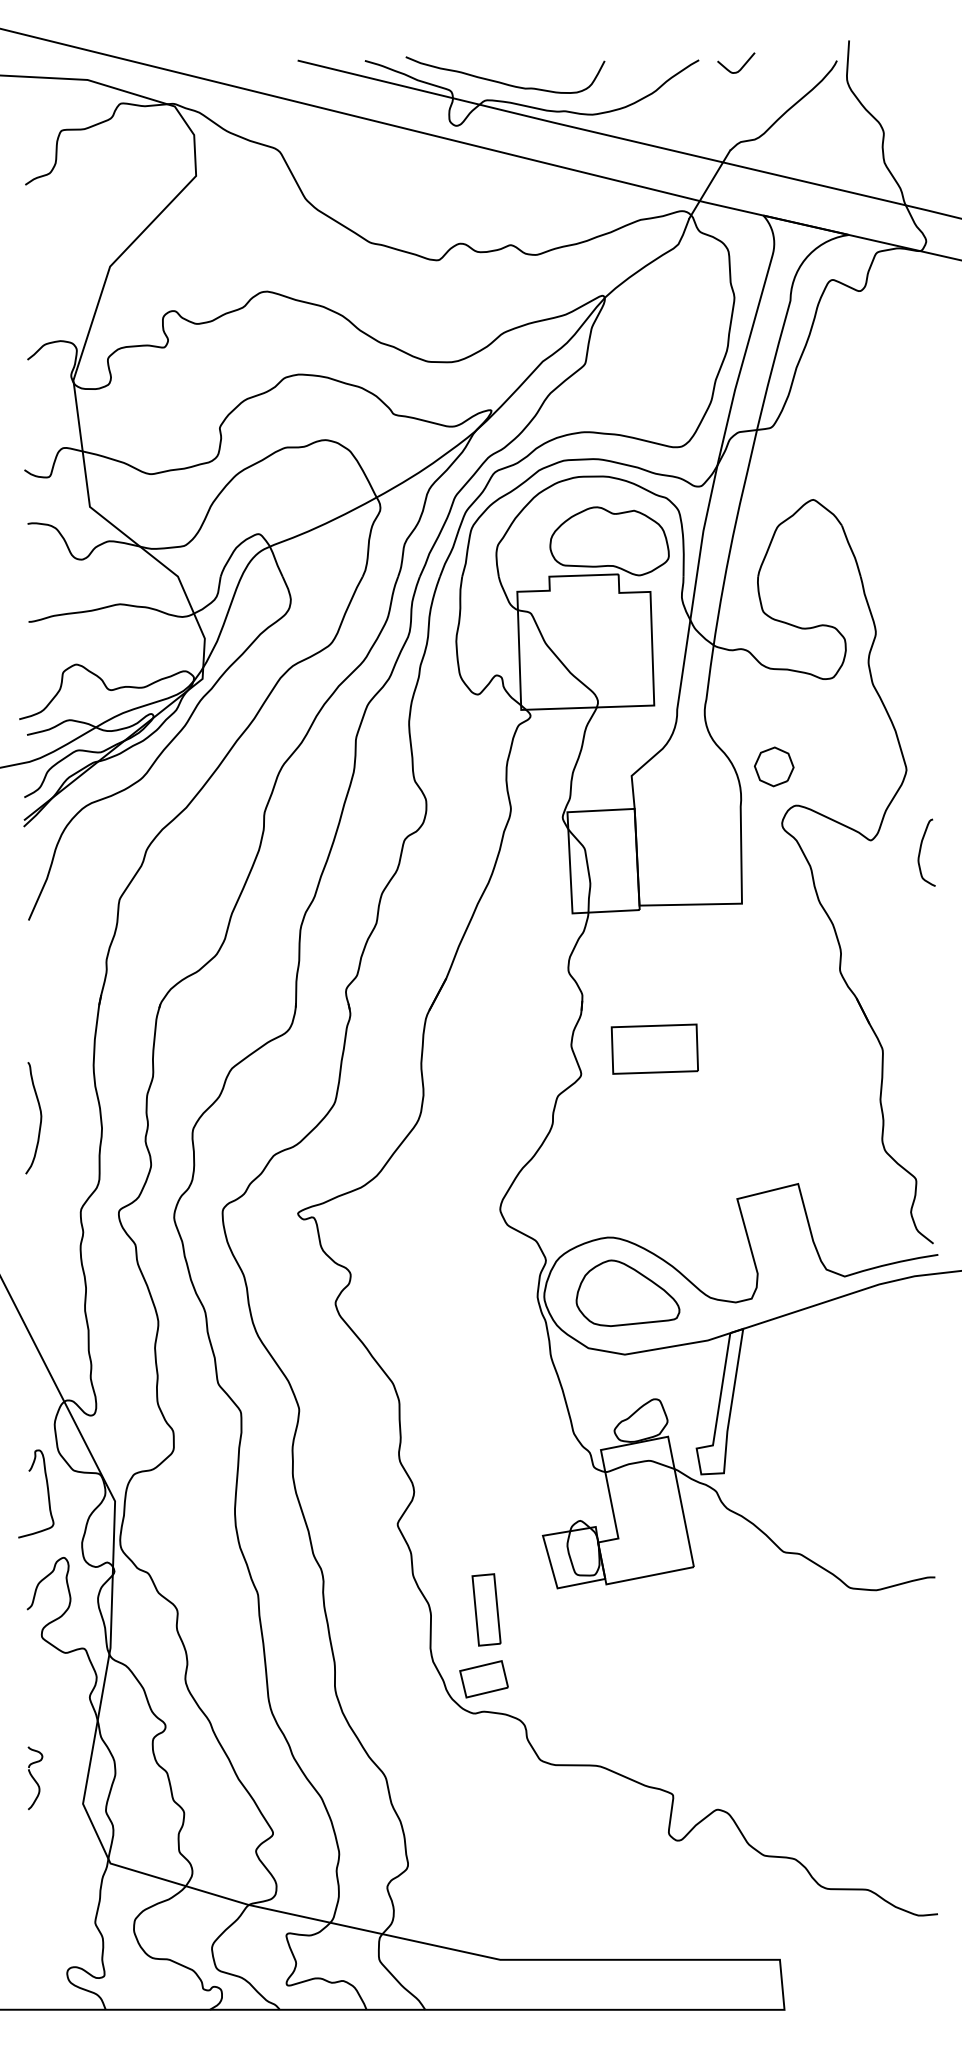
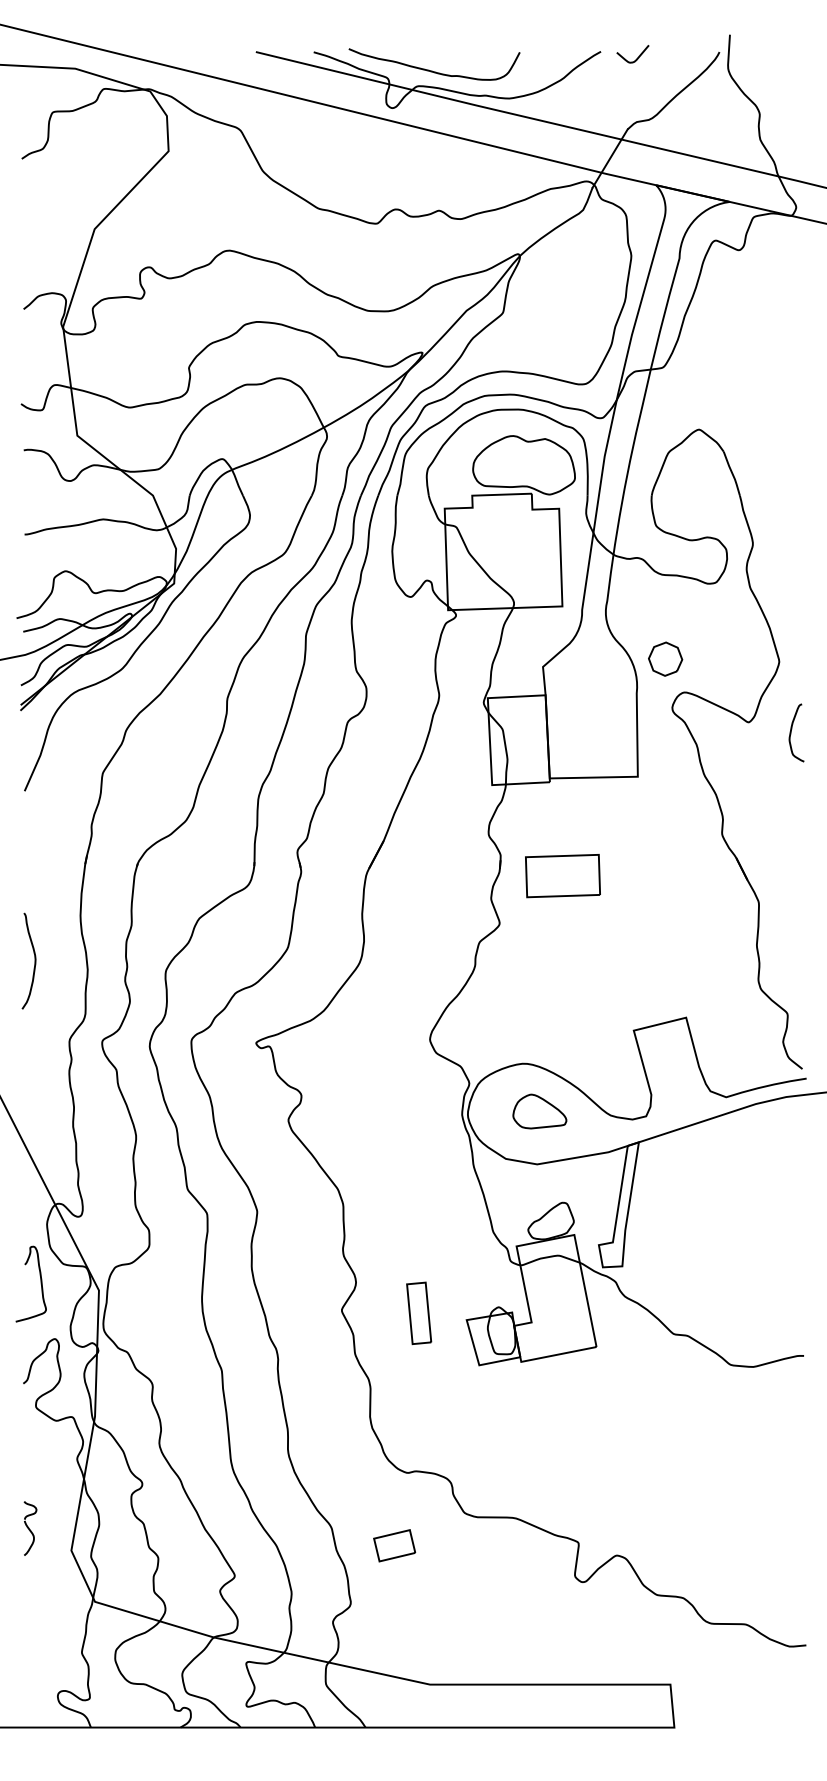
part: (654, 1048) -> (562, 875), moved
part: (627, 1292) -> (539, 1110), size x0.6
part: (486, 1609) -> (419, 1312), moved
part: (483, 1679) -> (394, 1545), moved

